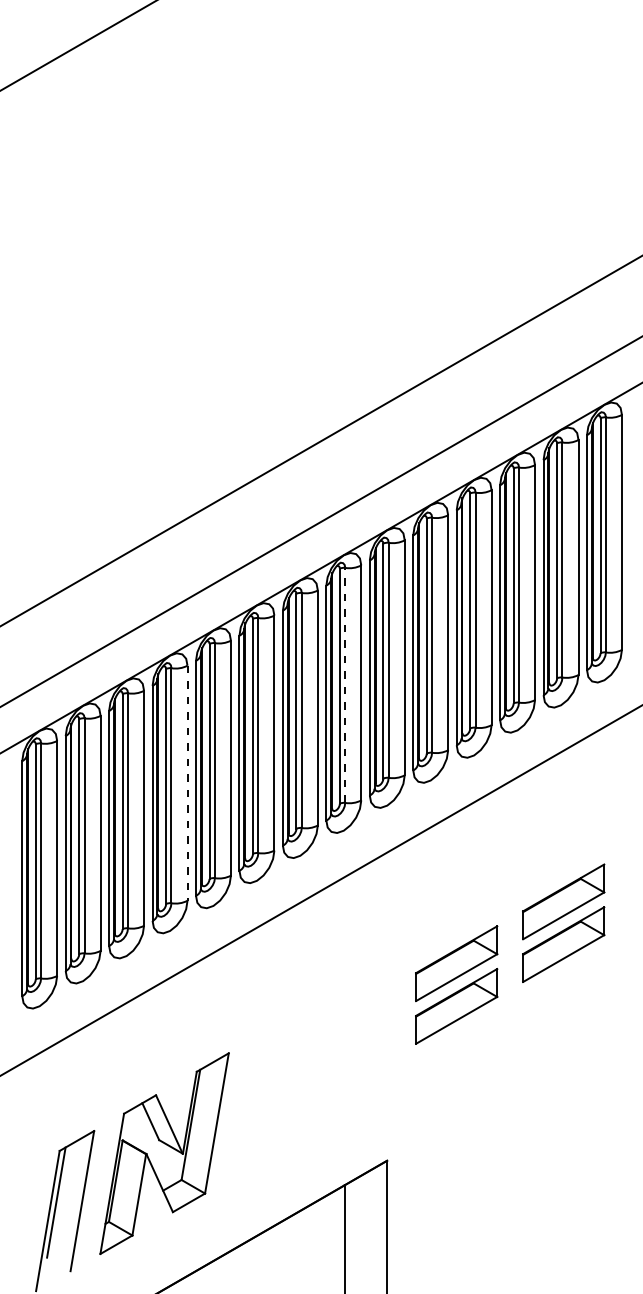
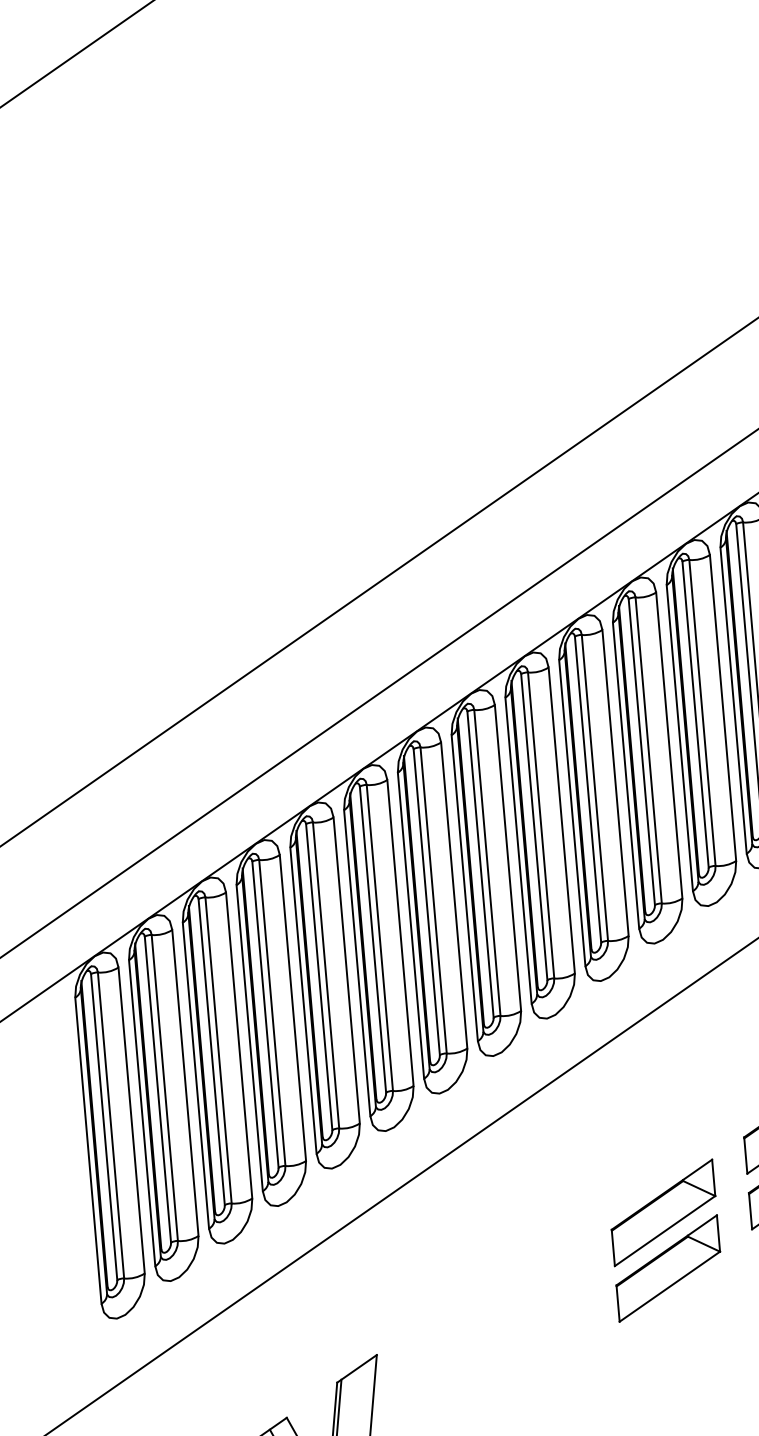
line: (345, 685) -> (487, 863), dashed -> solid
line: (187, 783) -> (292, 1008), dashed -> solid

